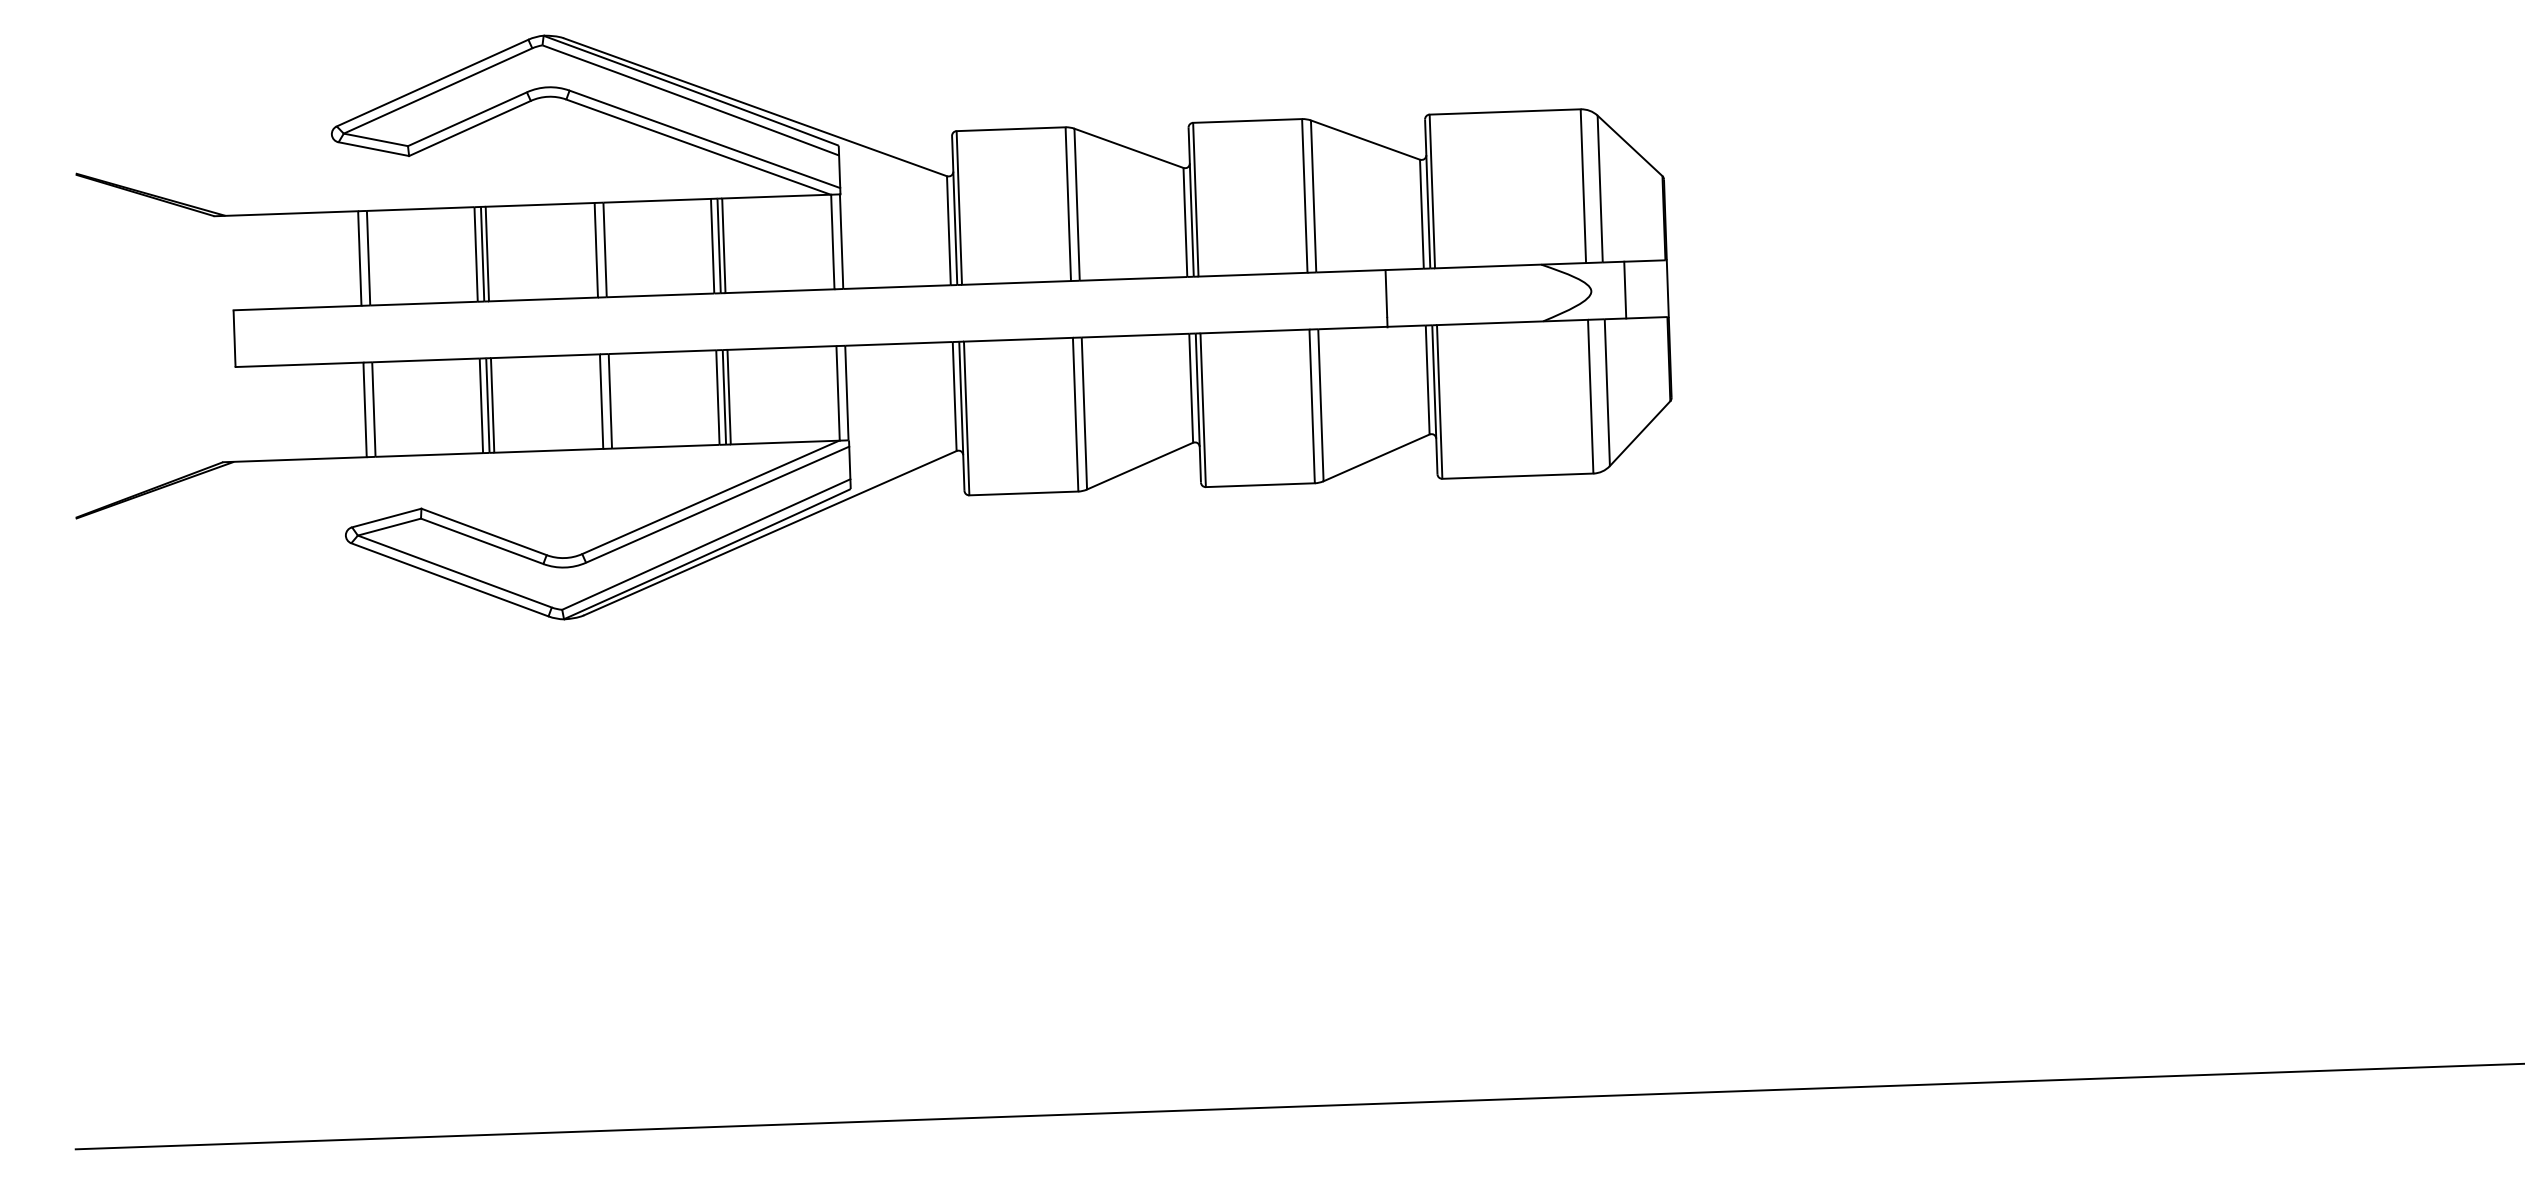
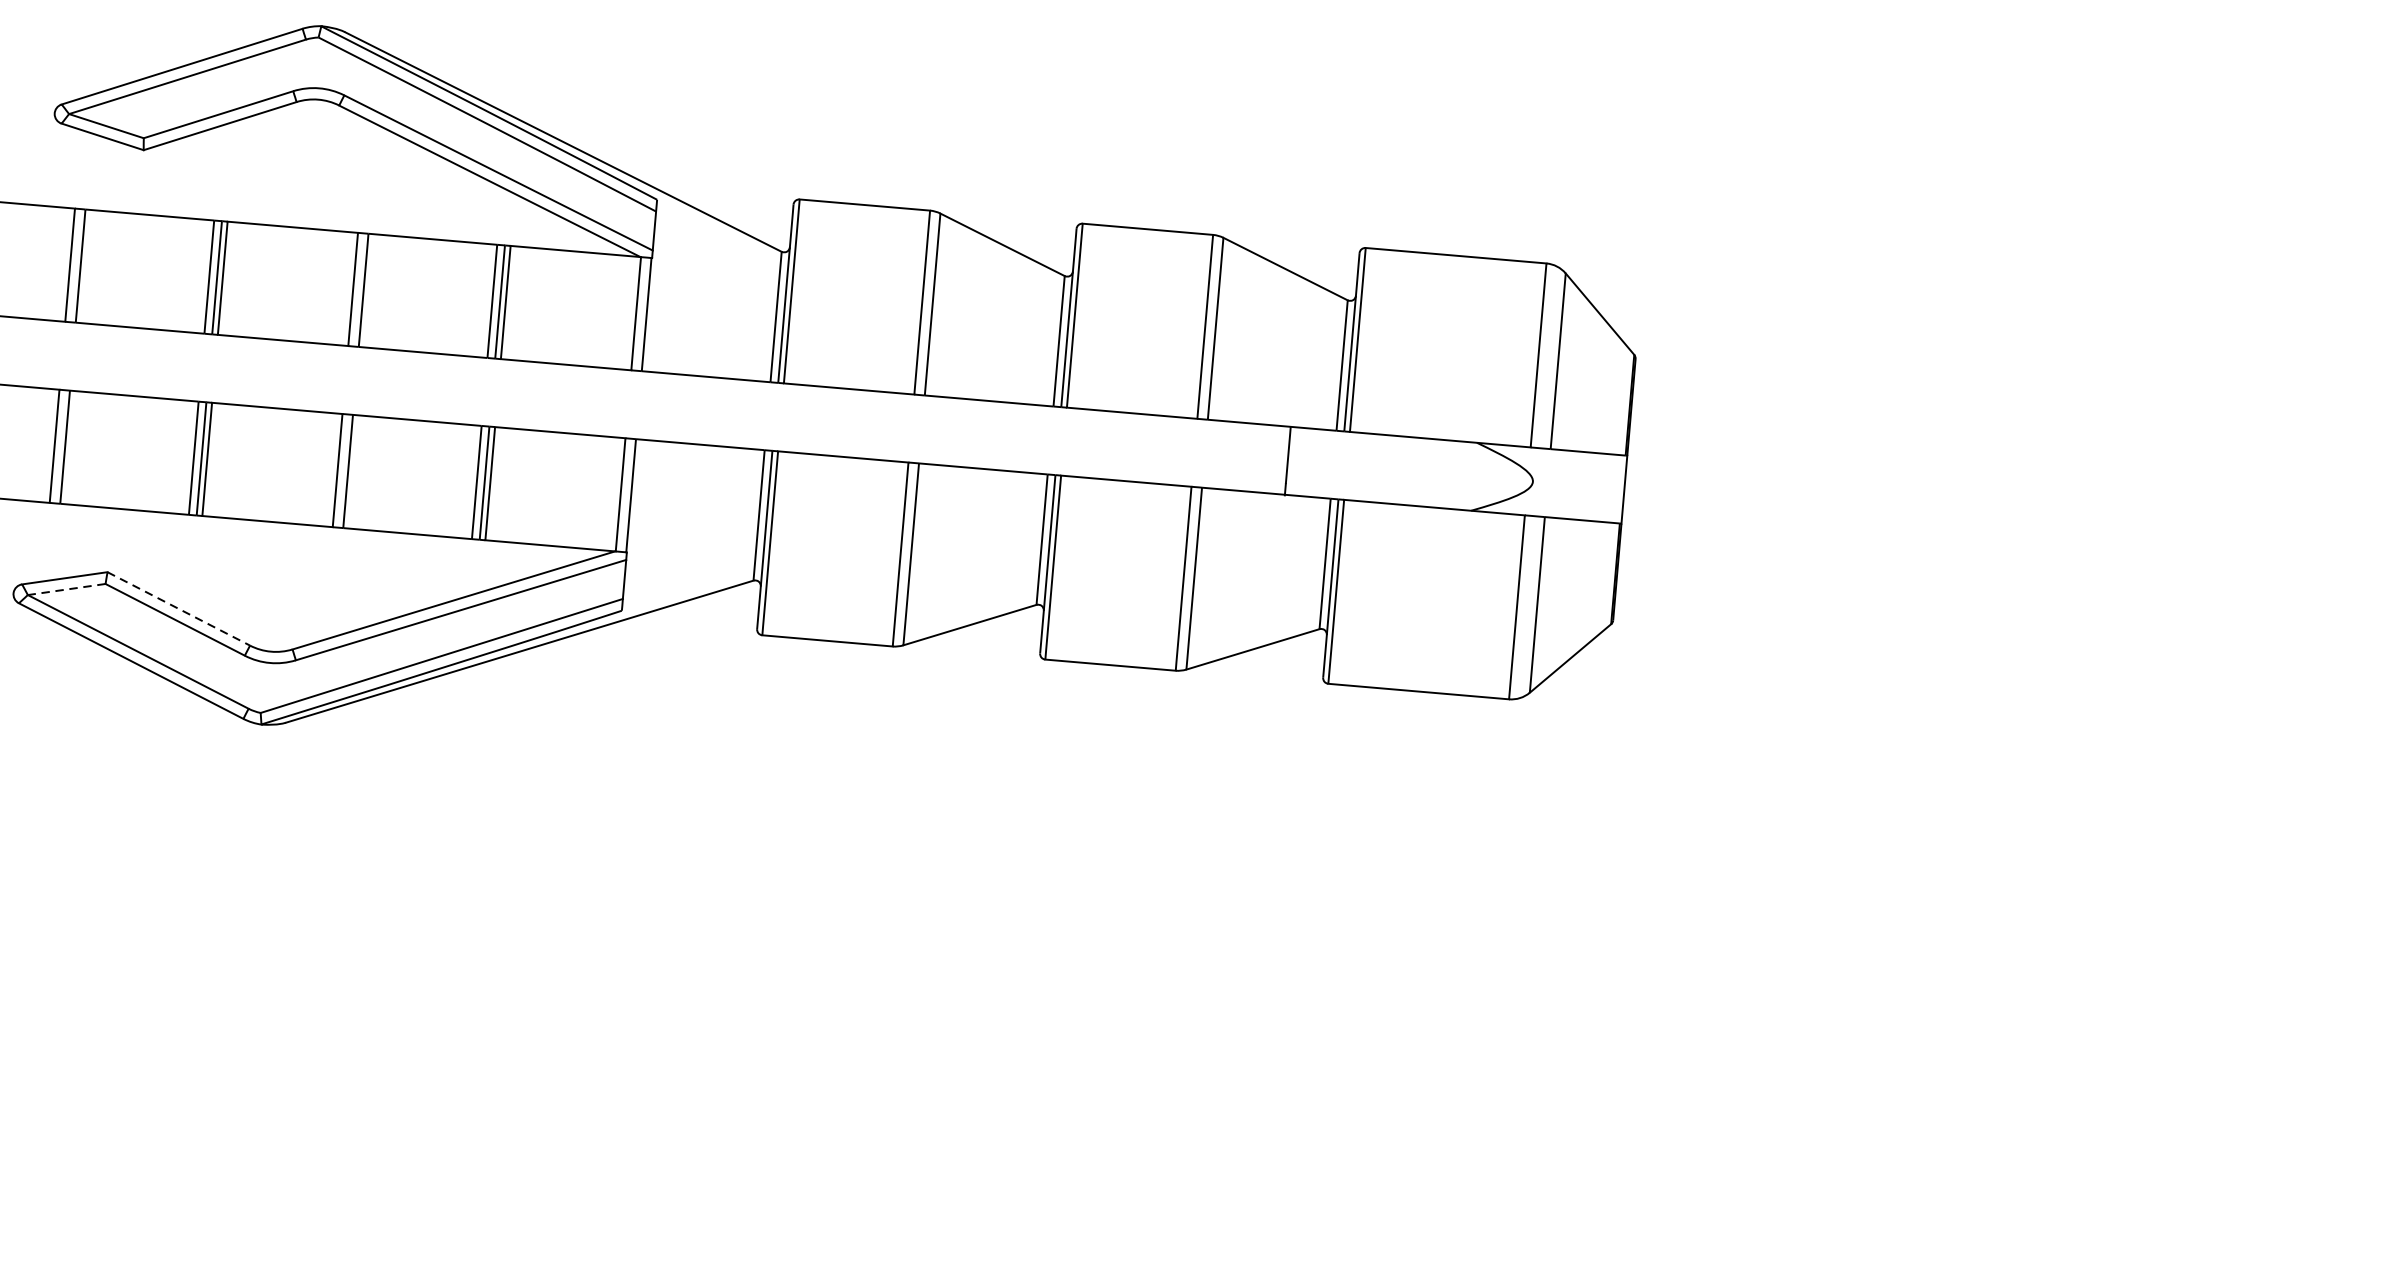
line: (1625, 289) -> (1573, 484), removed
line: (389, 527) -> (66, 589), solid -> dashed
line: (484, 531) -> (179, 608), solid -> dashed

